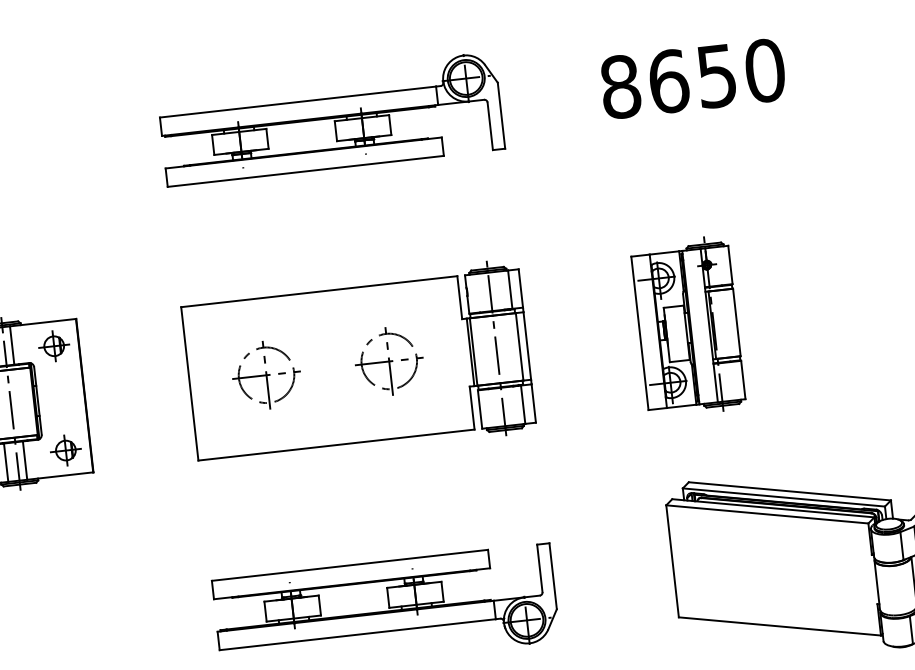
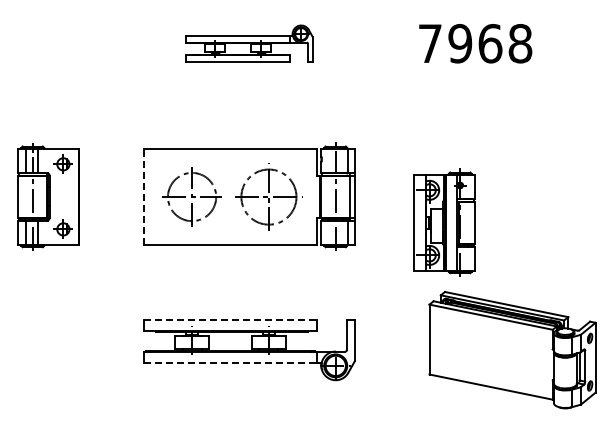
text: (693, 78) -> (475, 43), 8650 -> 7968
part: (330, 119) -> (249, 43), size x0.6
part: (688, 327) -> (444, 222), moved
part: (388, 360) -> (268, 196), size x1.6
part: (266, 374) -> (192, 196), size x1.4
line: (189, 383) -> (144, 196), solid -> dashed
line: (349, 564) -> (230, 319), solid -> dashed
line: (357, 635) -> (230, 363), solid -> dashed

